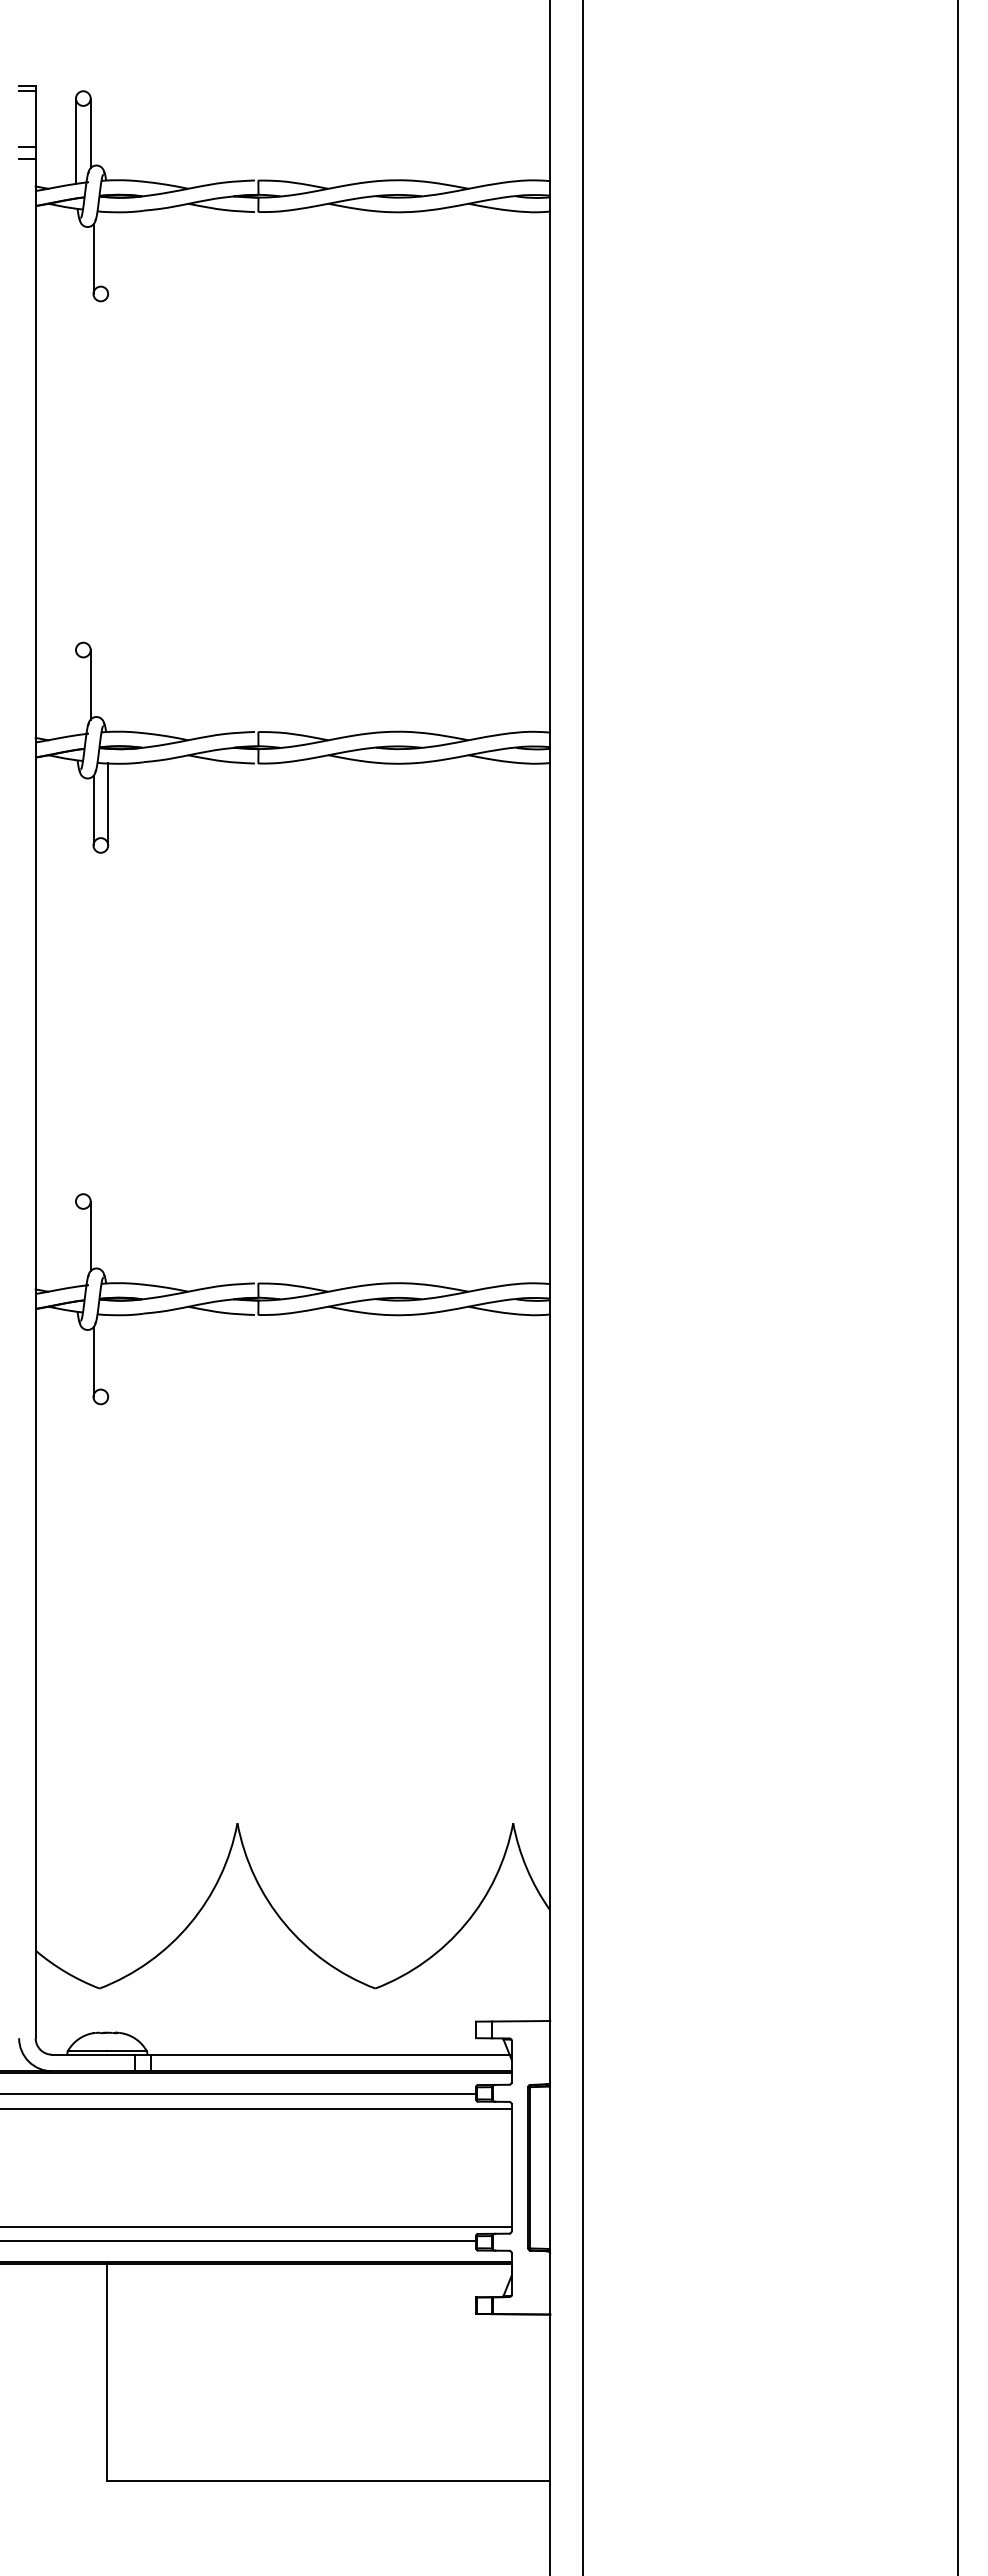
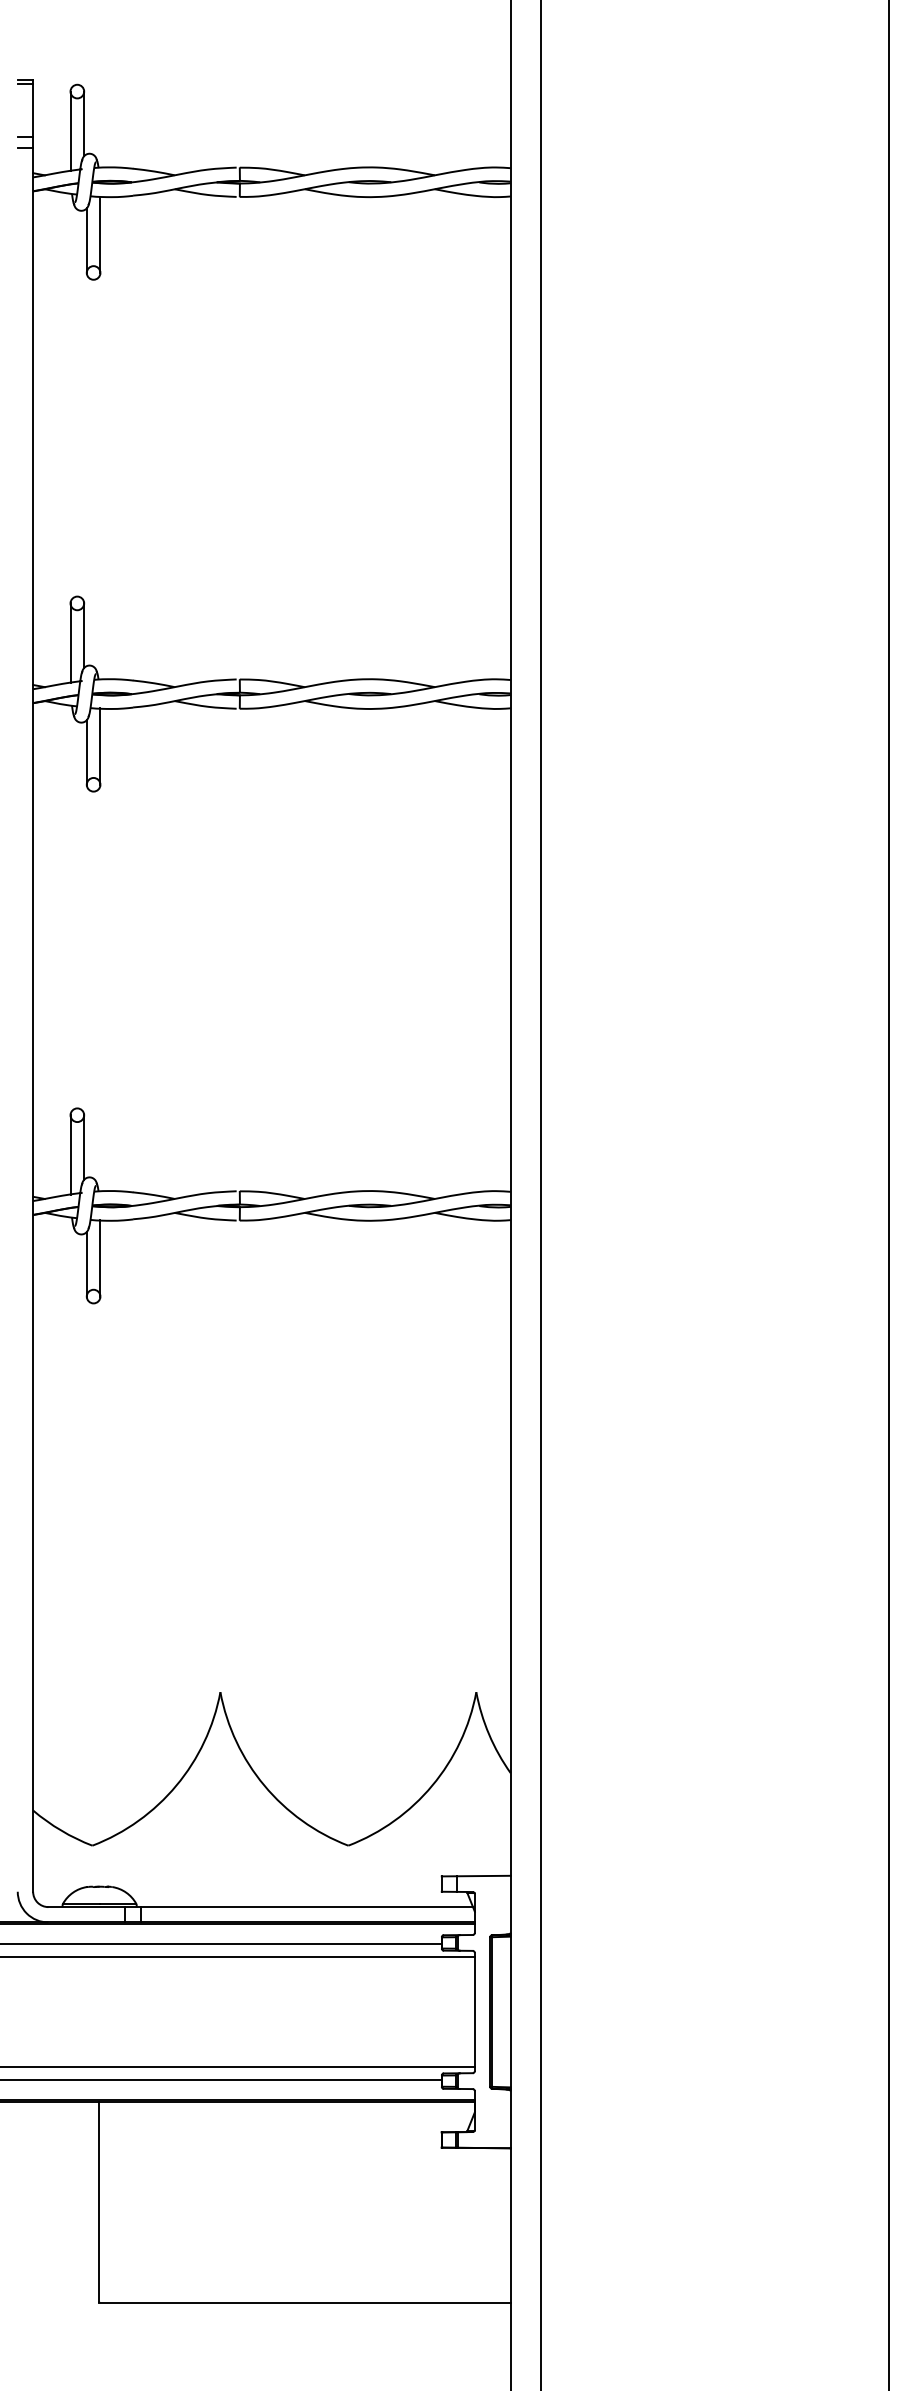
line: (108, 252) -> (100, 234), added
line: (75, 692) -> (70, 642), added
line: (75, 1243) -> (70, 1154), added
line: (108, 1355) -> (100, 1258), added

